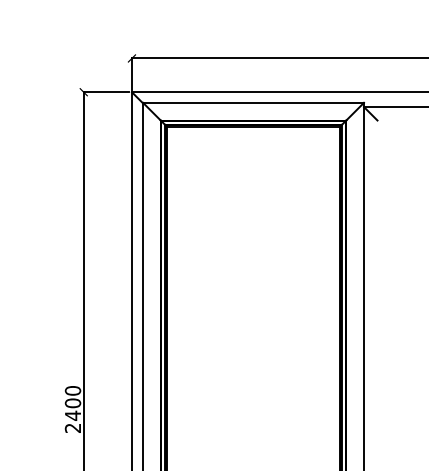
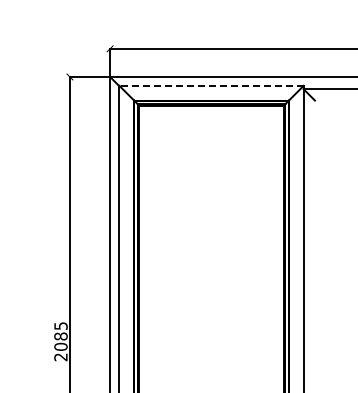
line: (253, 102) -> (211, 85), solid -> dashed
text: (72, 403) -> (60, 336), 2400 -> 2085

